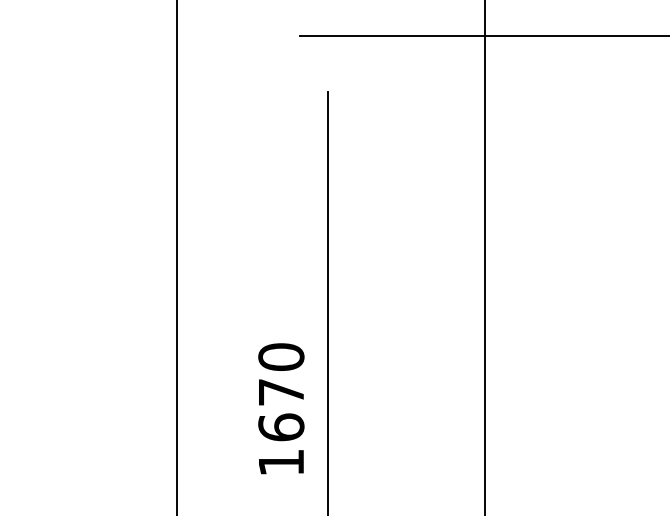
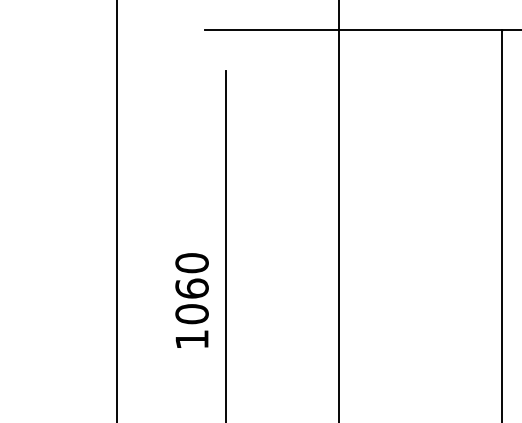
text: (280, 410) -> (191, 301), 1670 -> 1060

